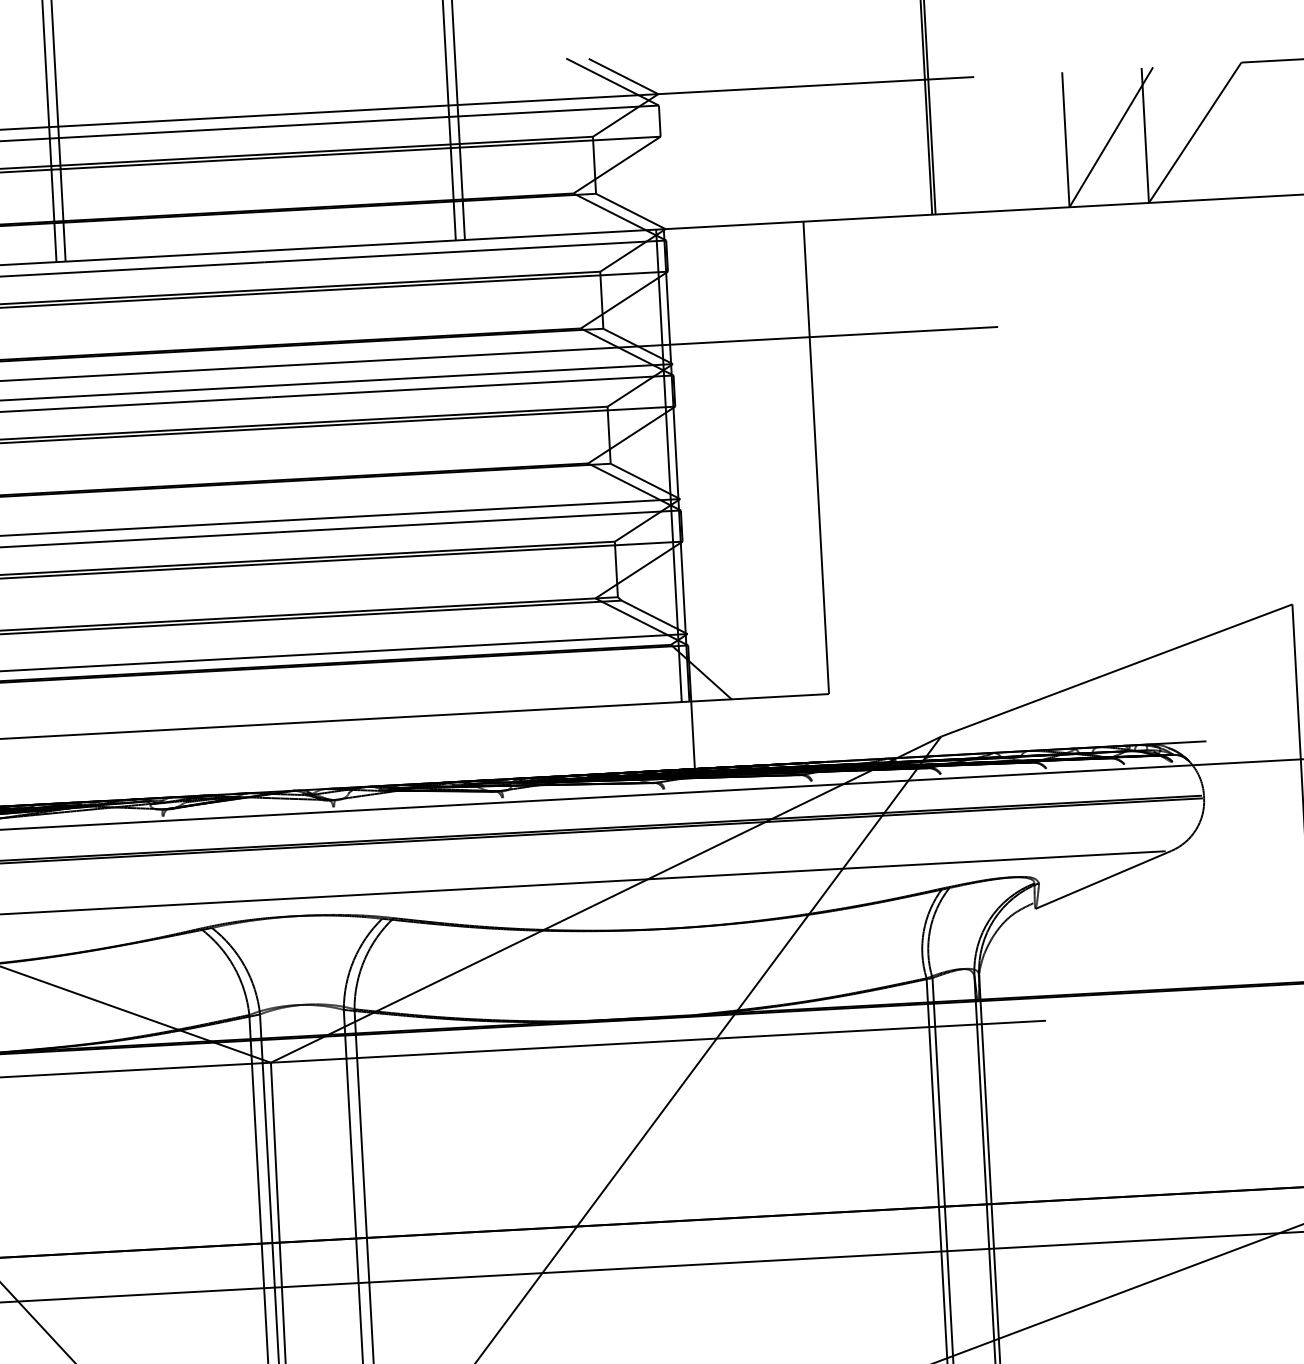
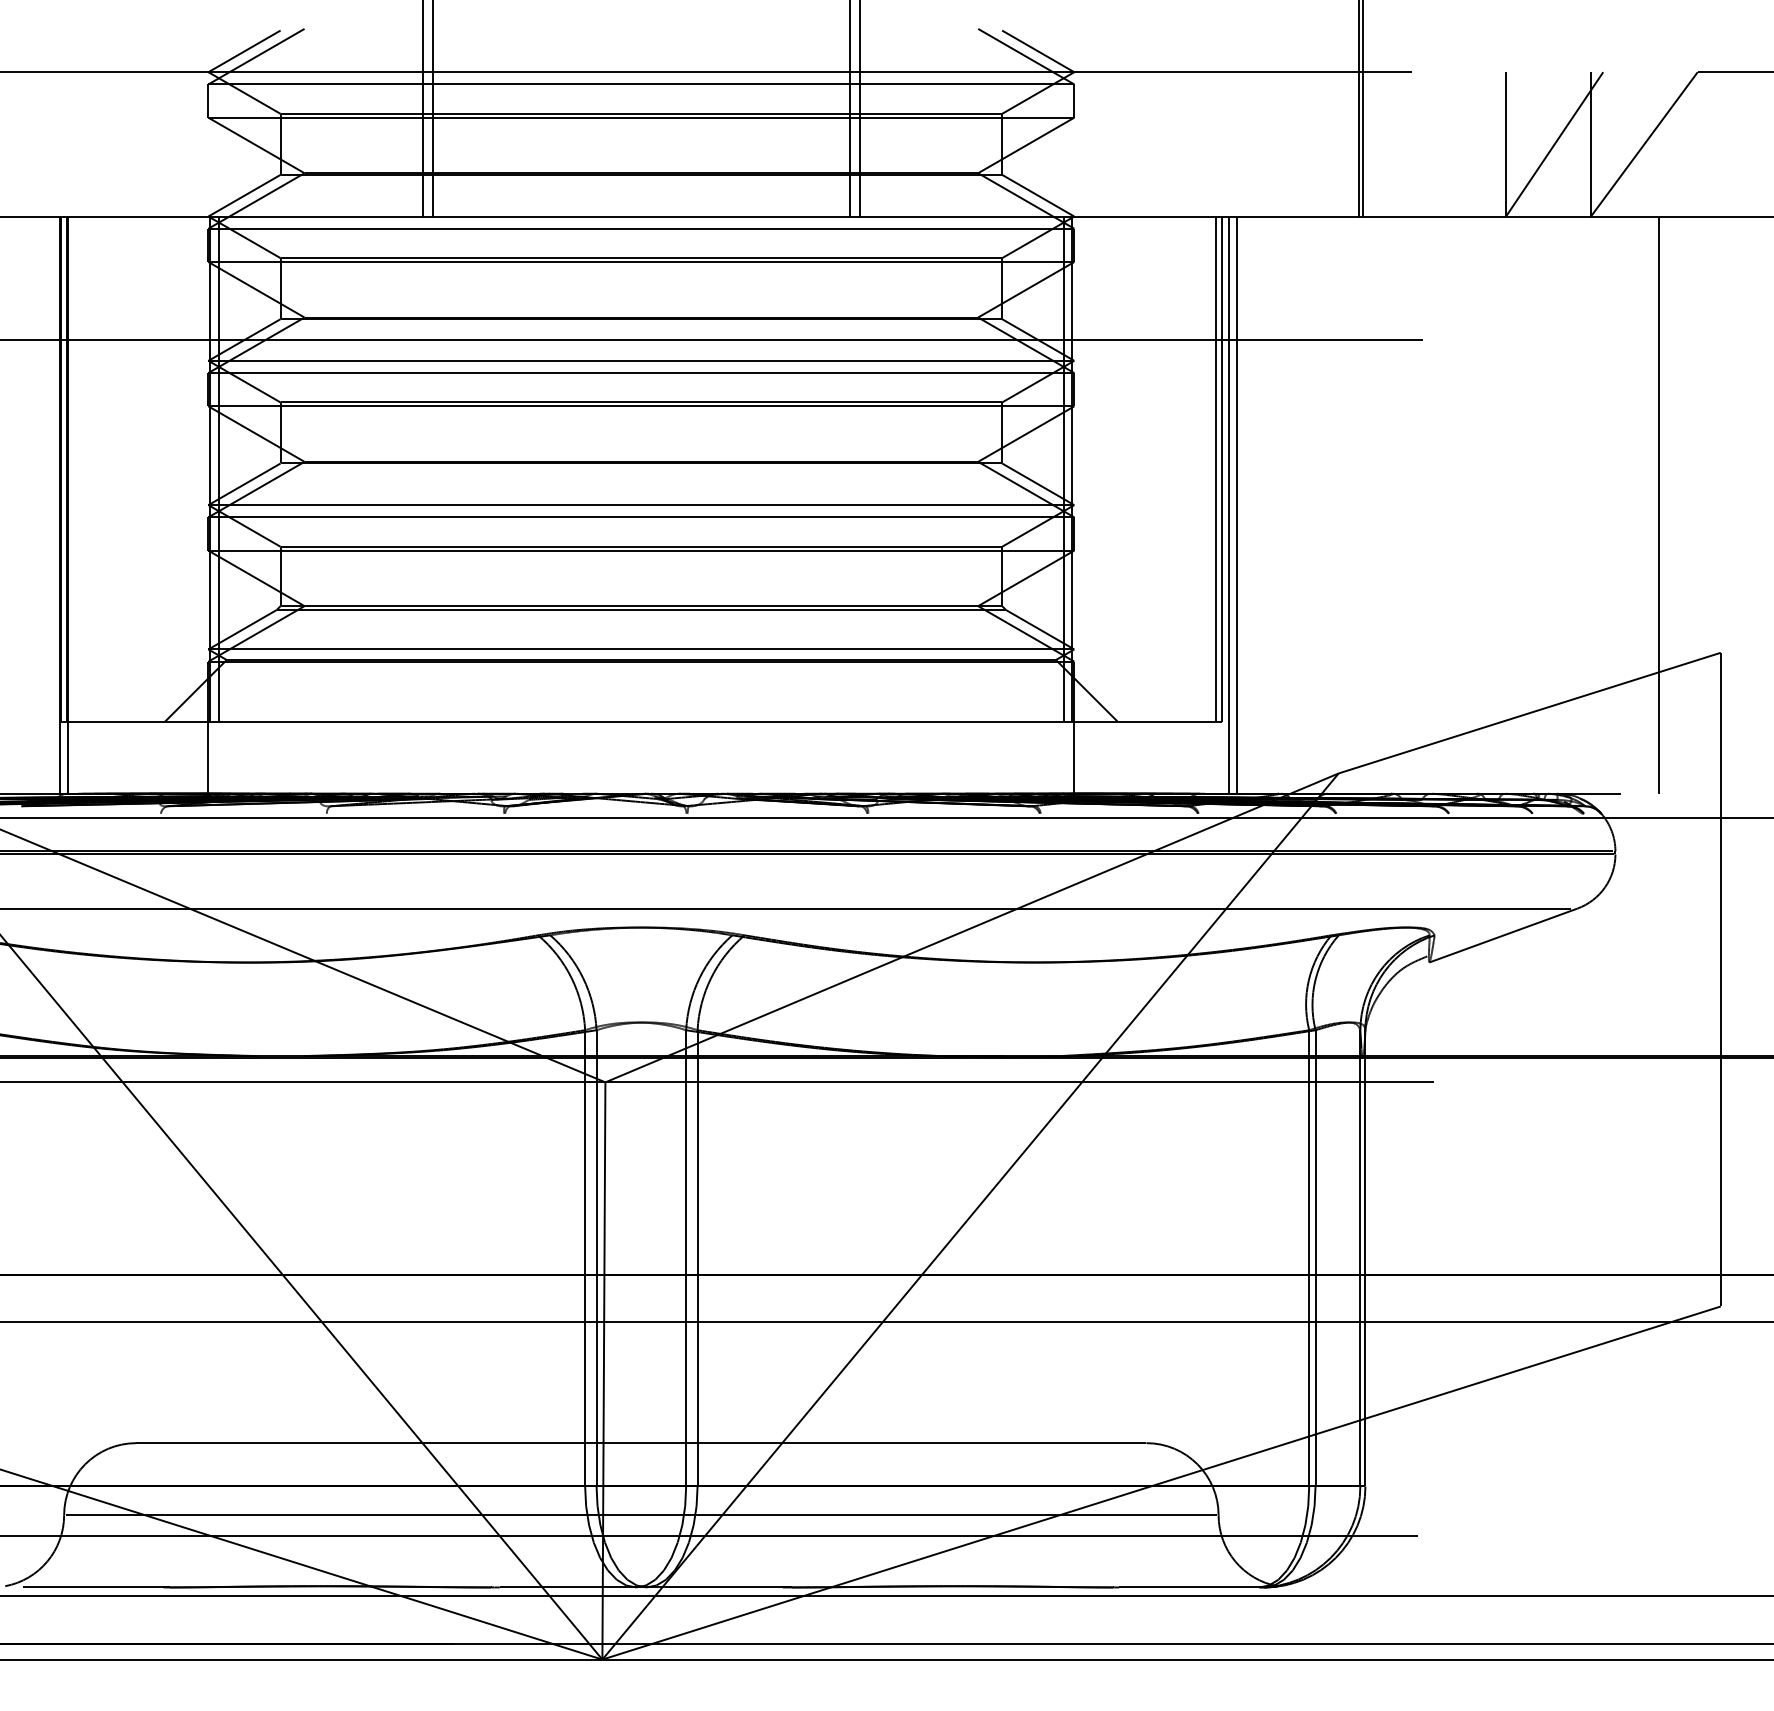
line: (810, 457) -> (1215, 468), added
line: (1227, 468) -> (1659, 504), added
line: (824, 490) -> (1228, 504), added
line: (832, 490) -> (1237, 504), added

